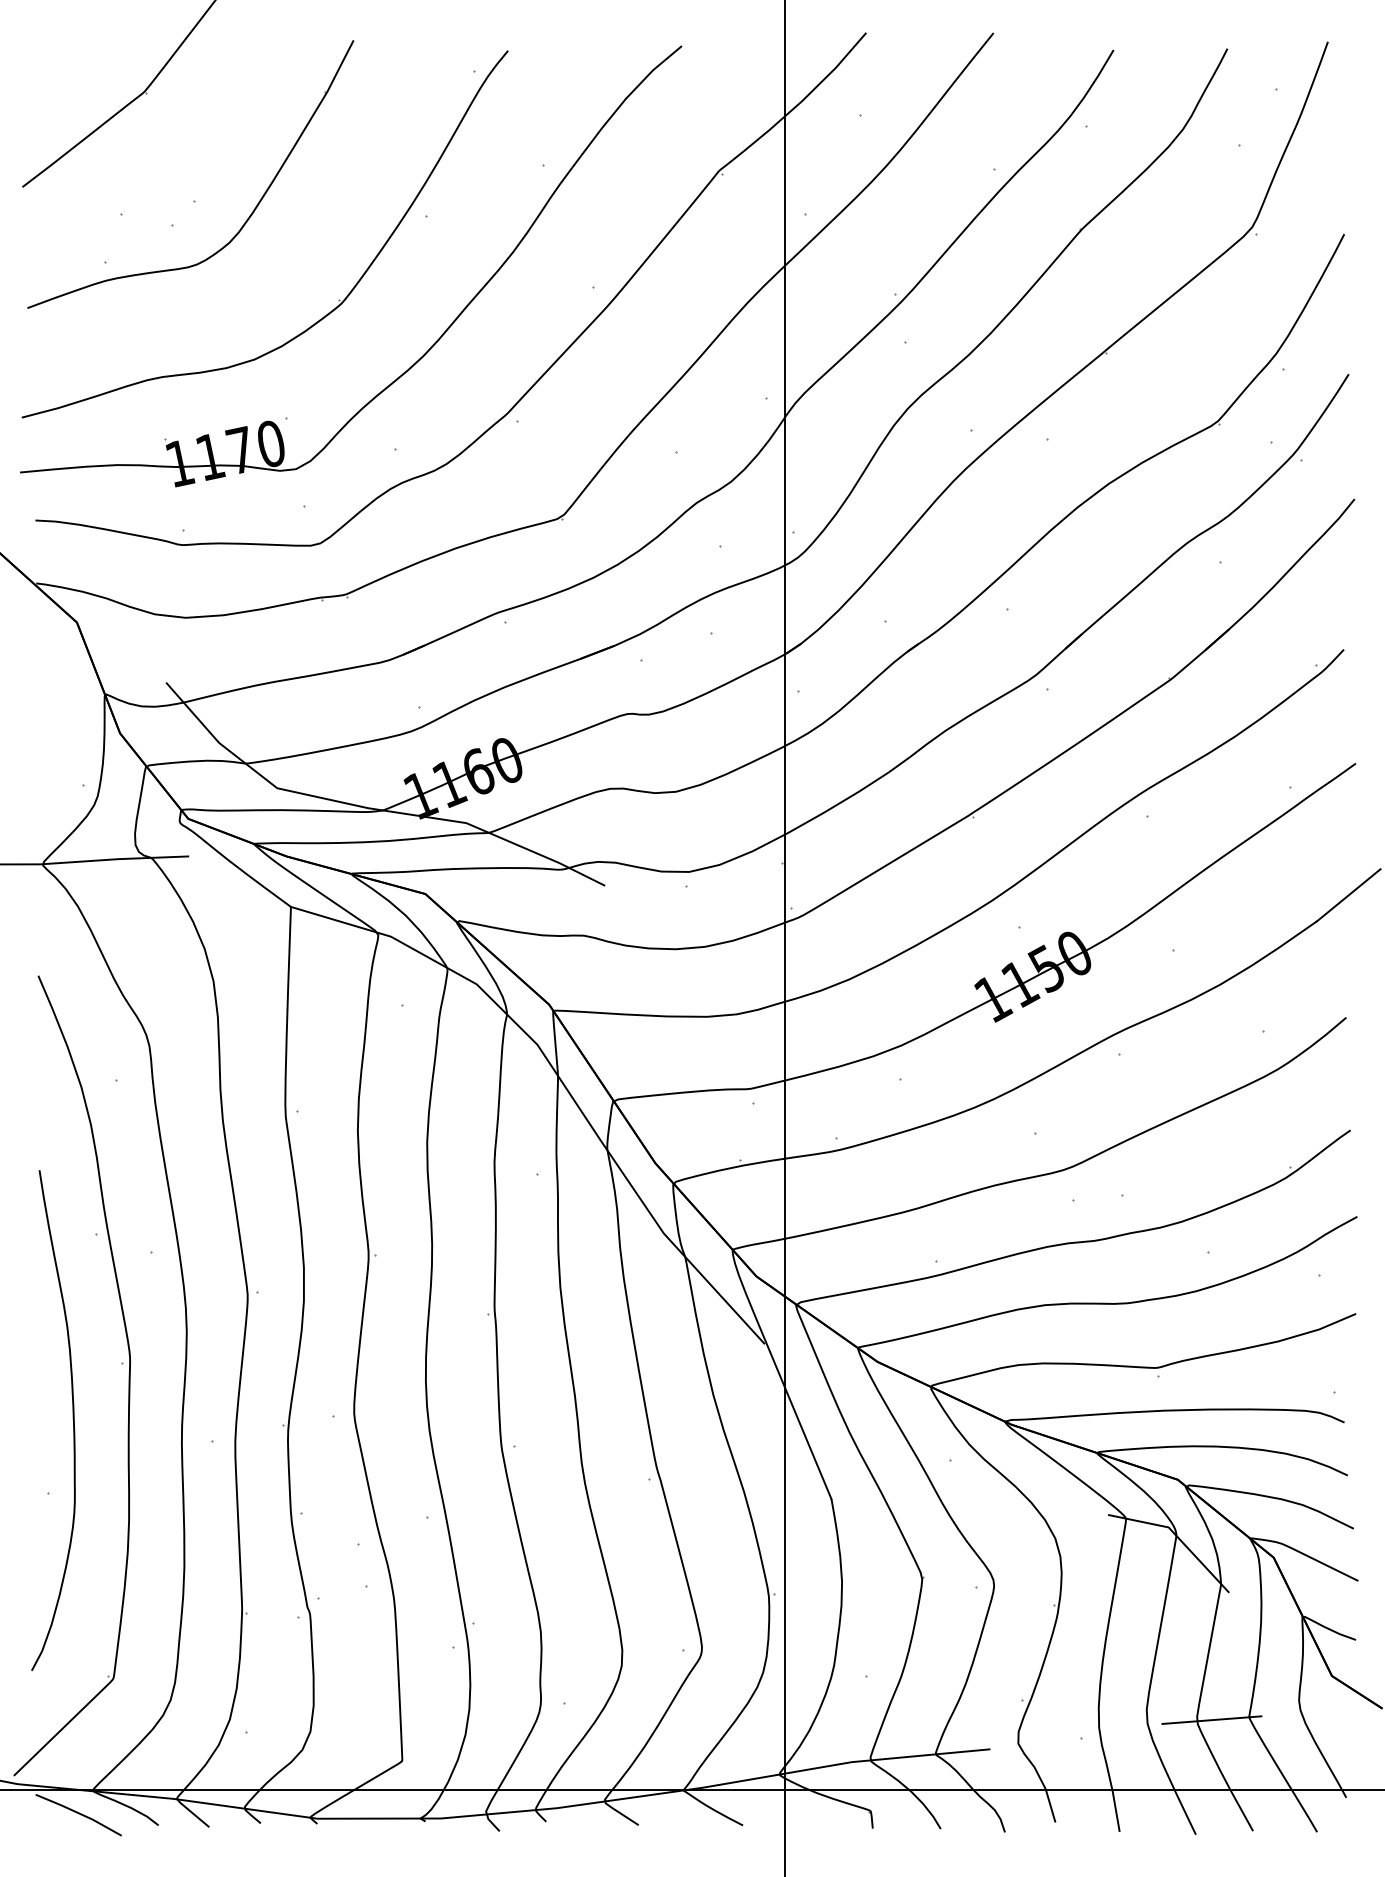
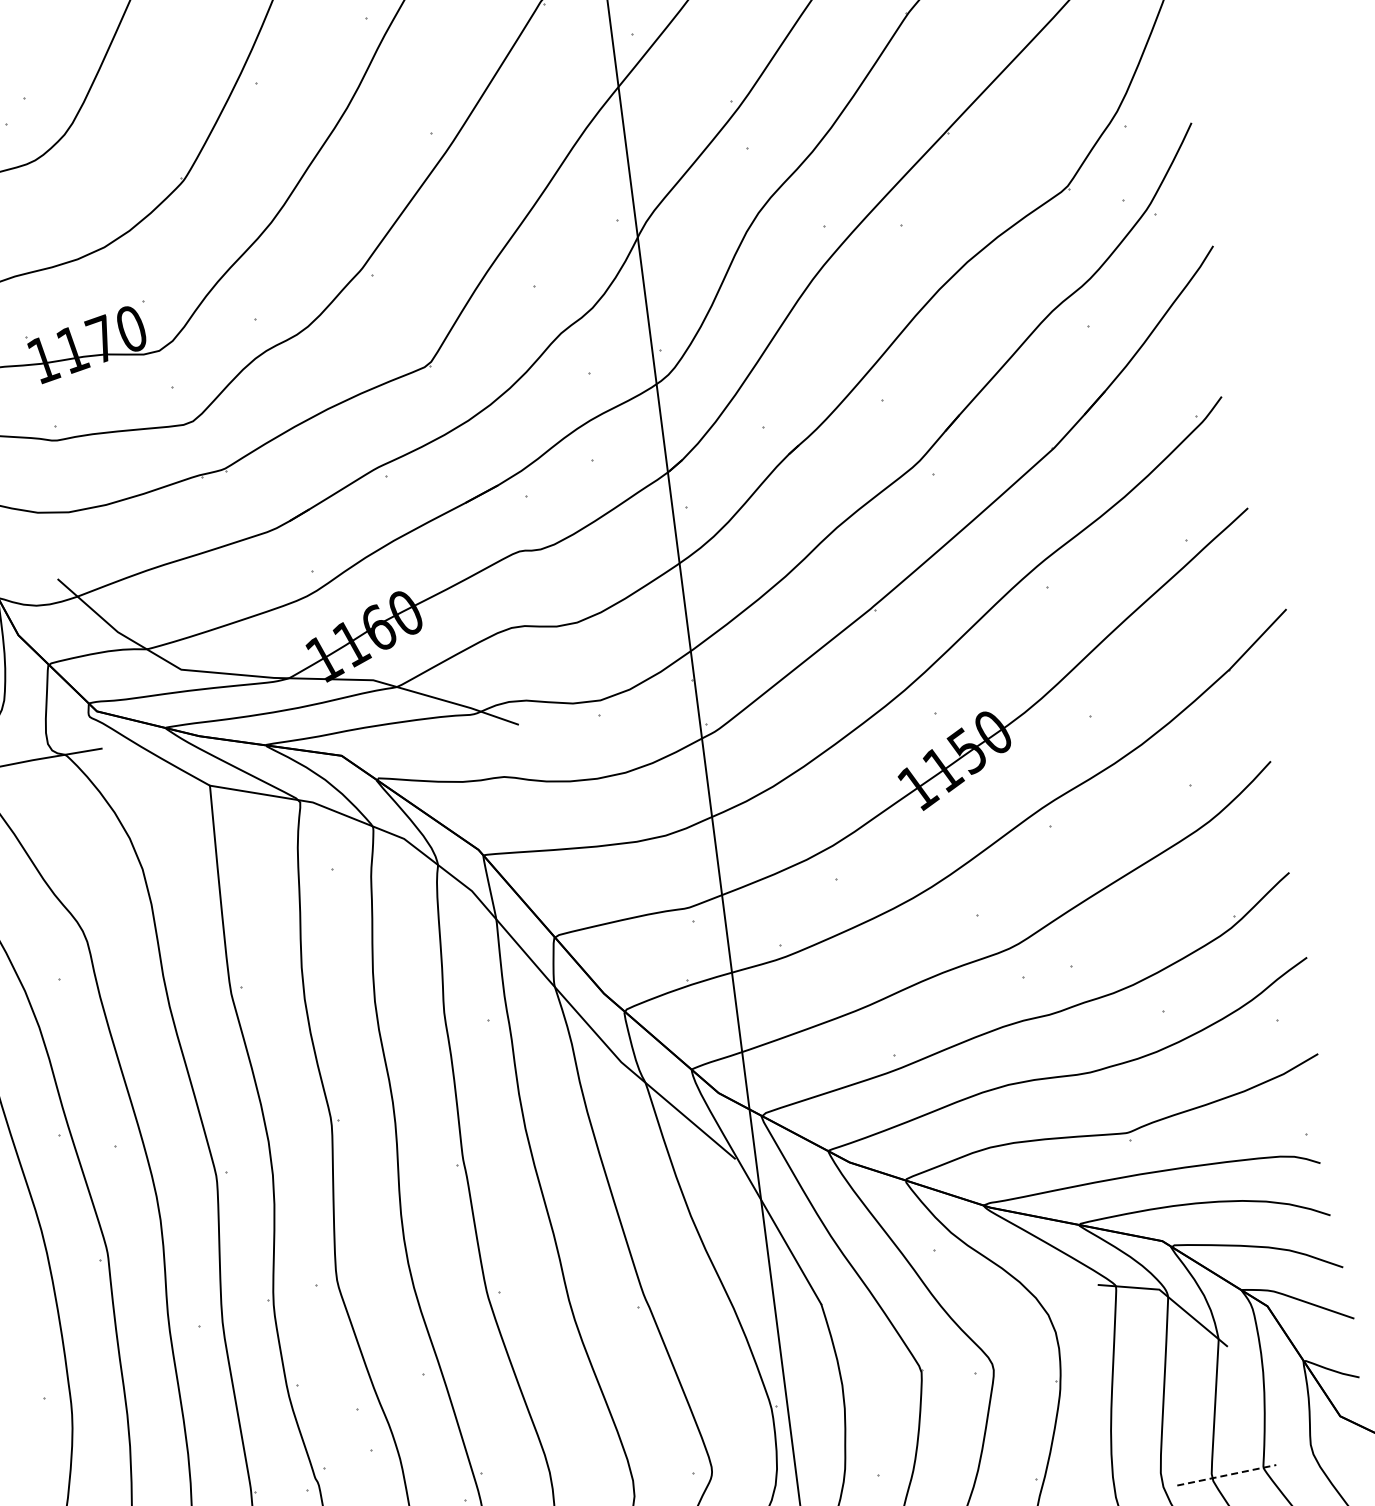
line: (1211, 1720) -> (1226, 1475), solid -> dashed

